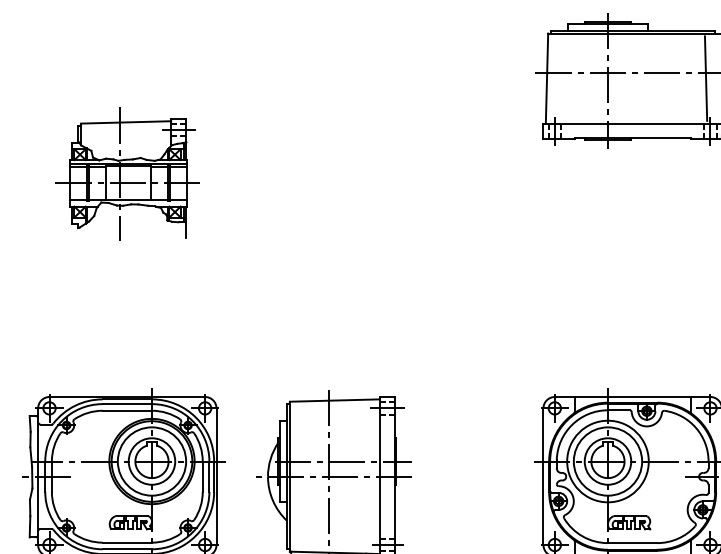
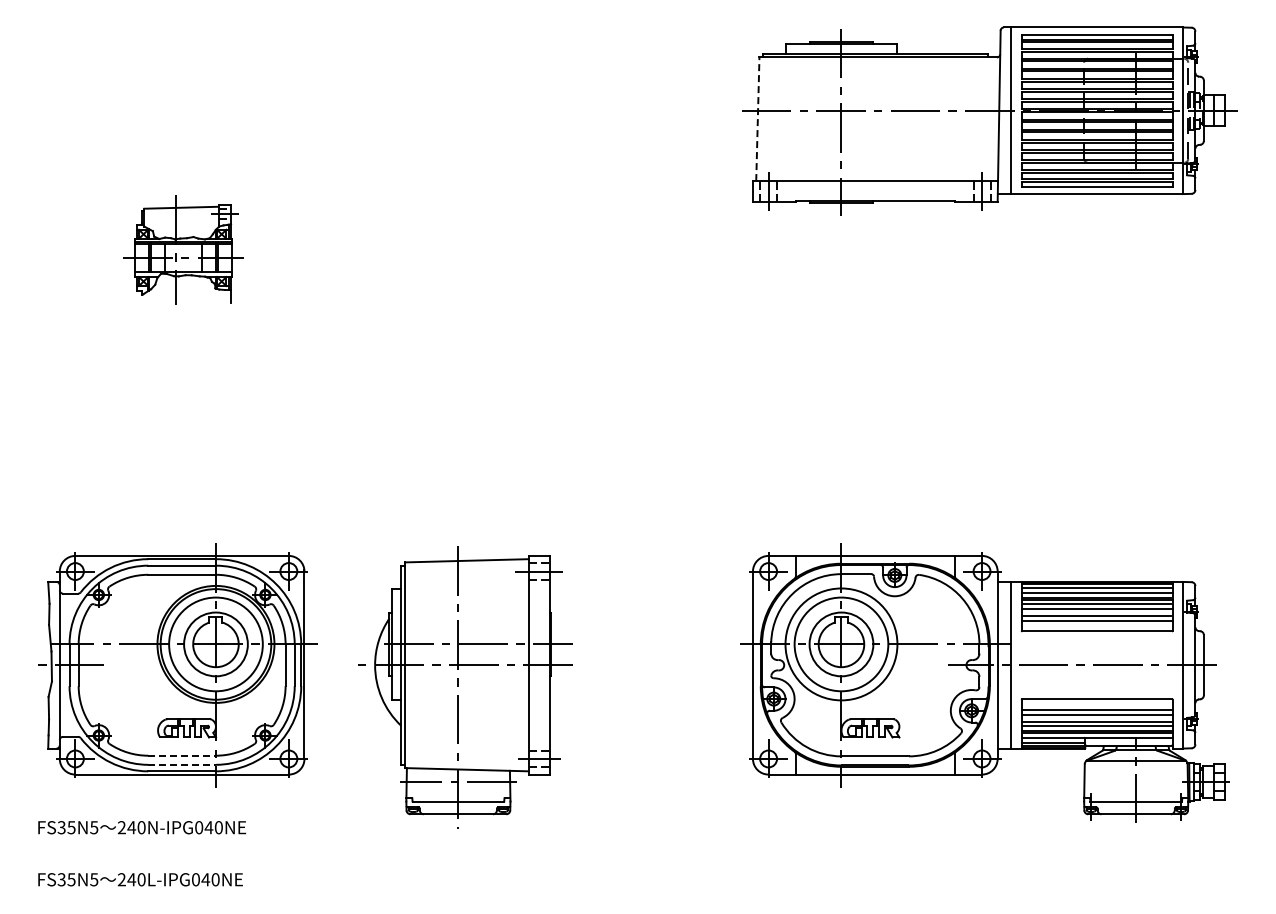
line: (546, 78) -> (757, 119), solid -> dashed
line: (705, 78) -> (975, 119), removed
part: (127, 174) -> (182, 250), size x0.6
line: (127, 542) -> (182, 755), solid -> dashed
line: (127, 549) -> (182, 764), solid -> dashed

